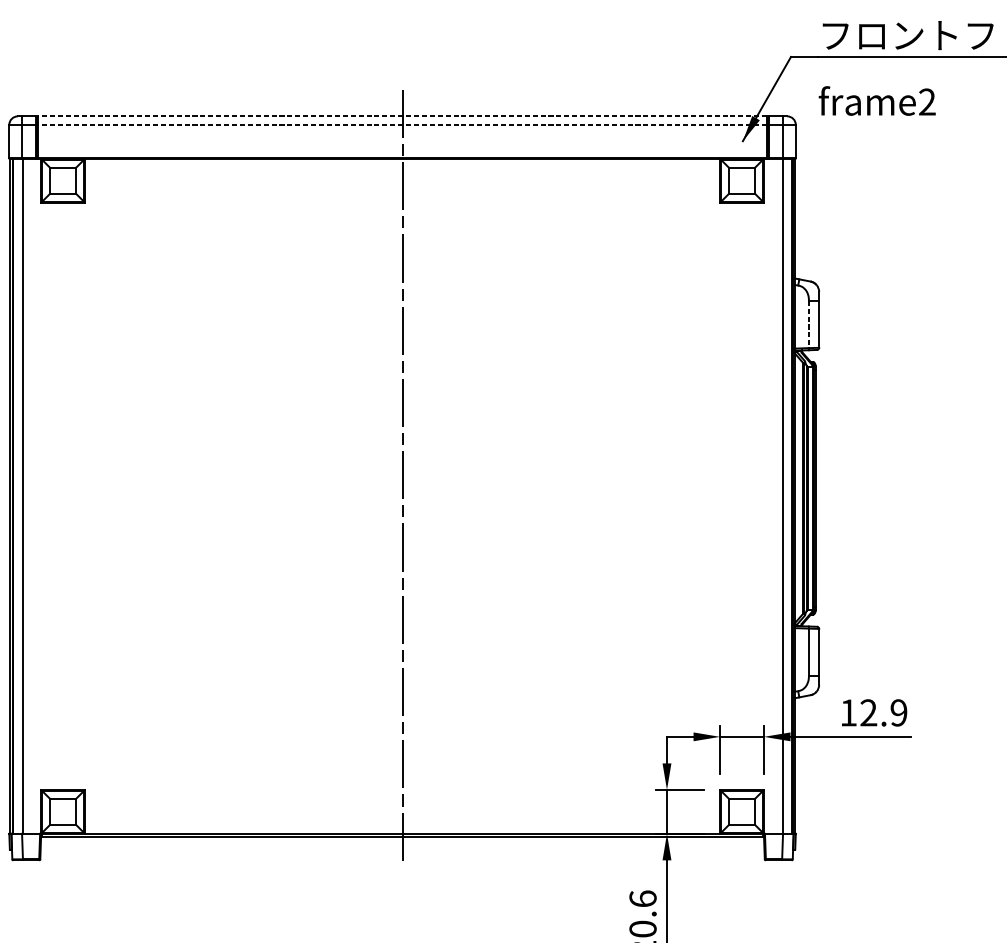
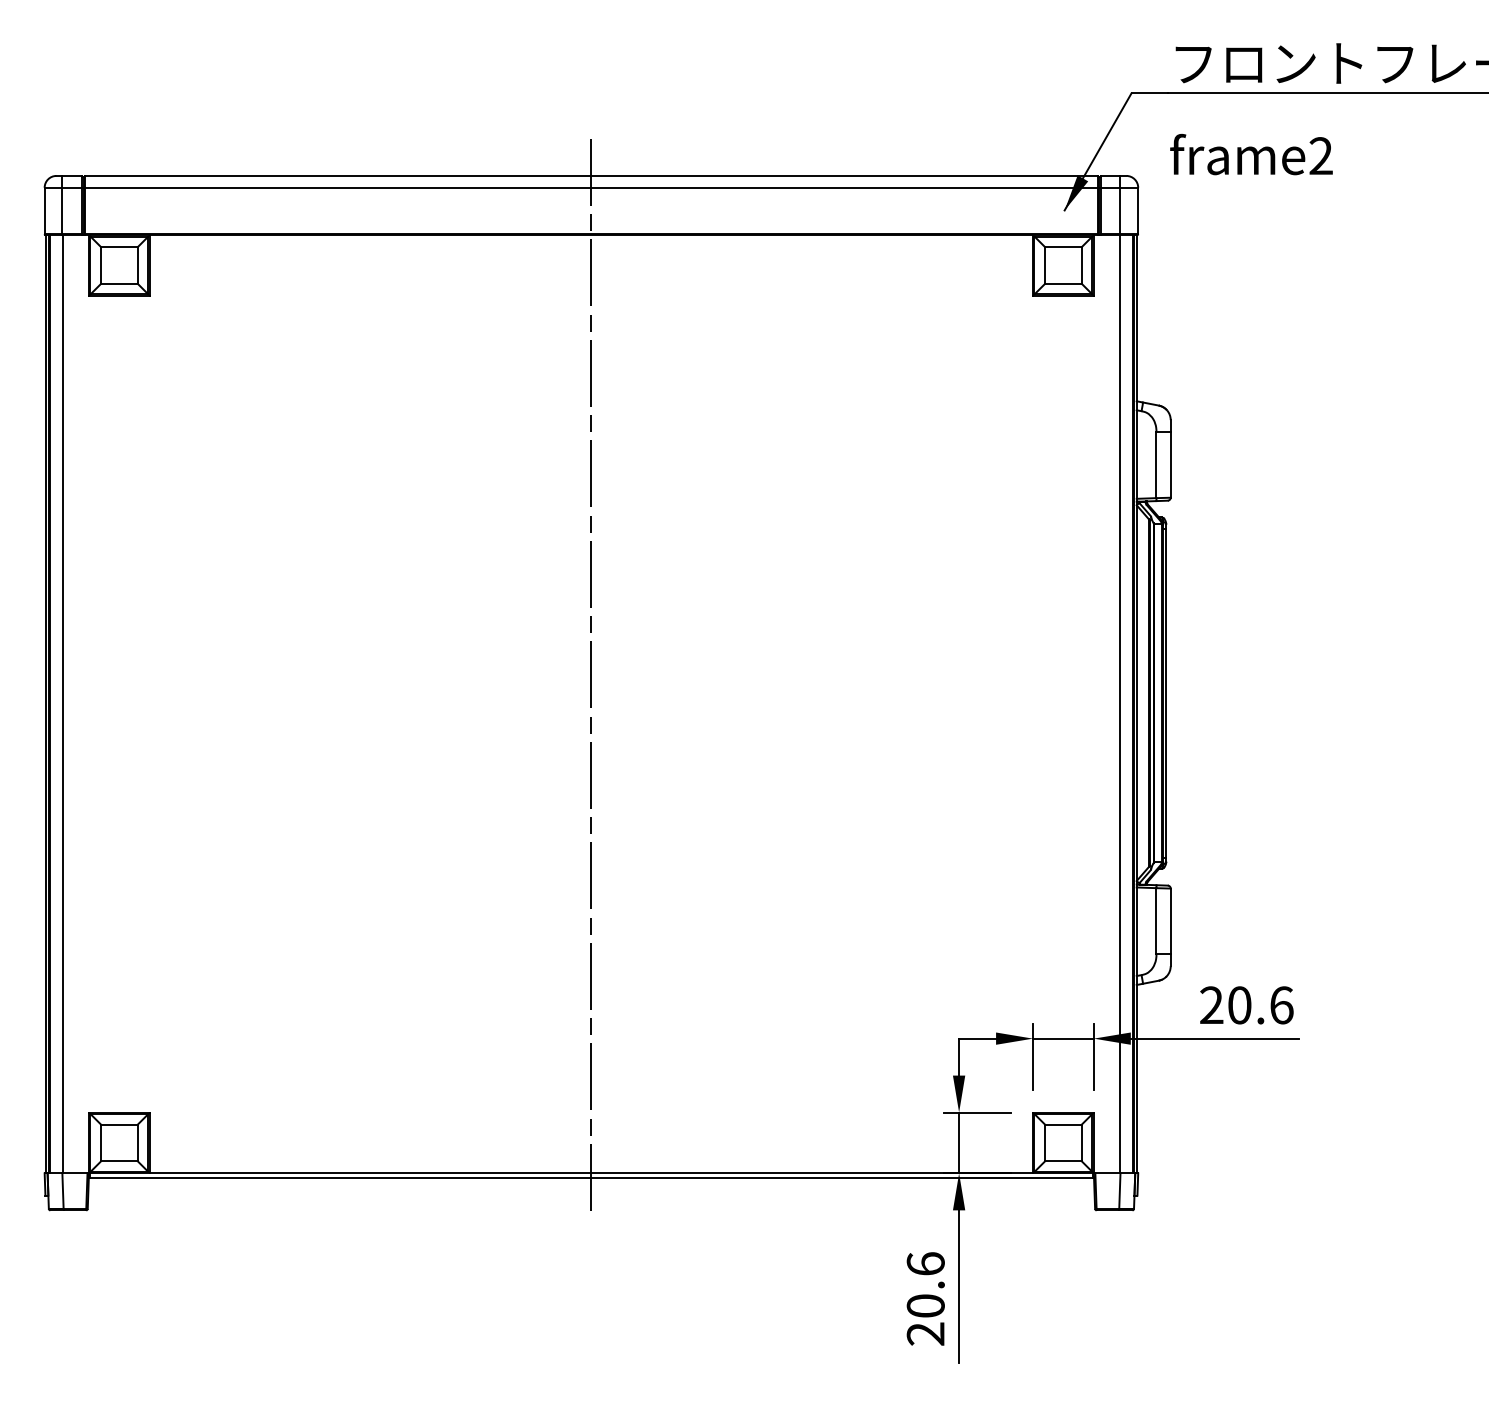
line: (402, 116) -> (591, 175), dashed -> solid
line: (402, 124) -> (591, 187), dashed -> solid
line: (808, 324) -> (1156, 465), dashed -> solid
text: (873, 713) -> (1246, 1005), 12.9 -> 20.6

